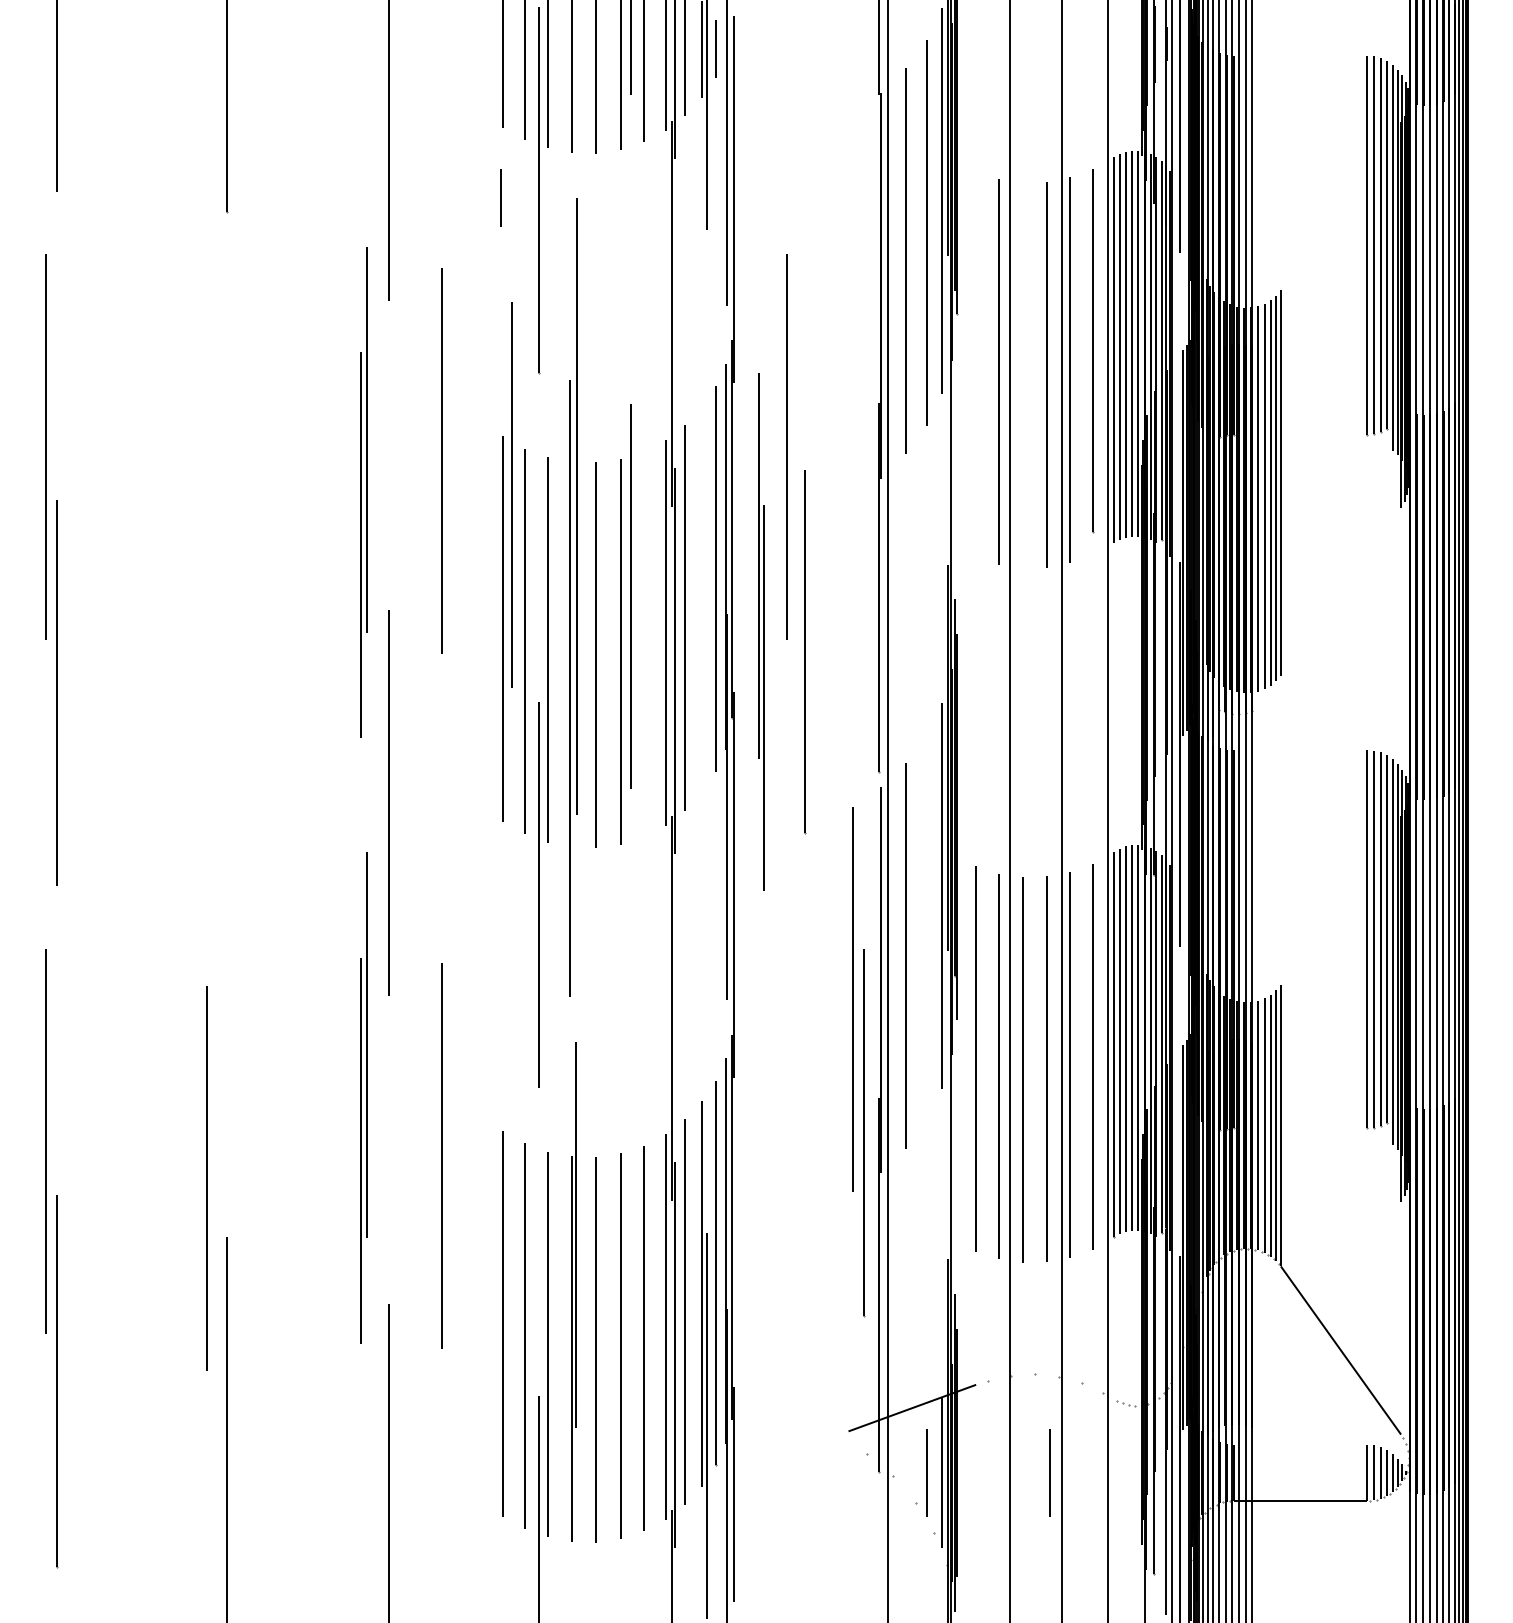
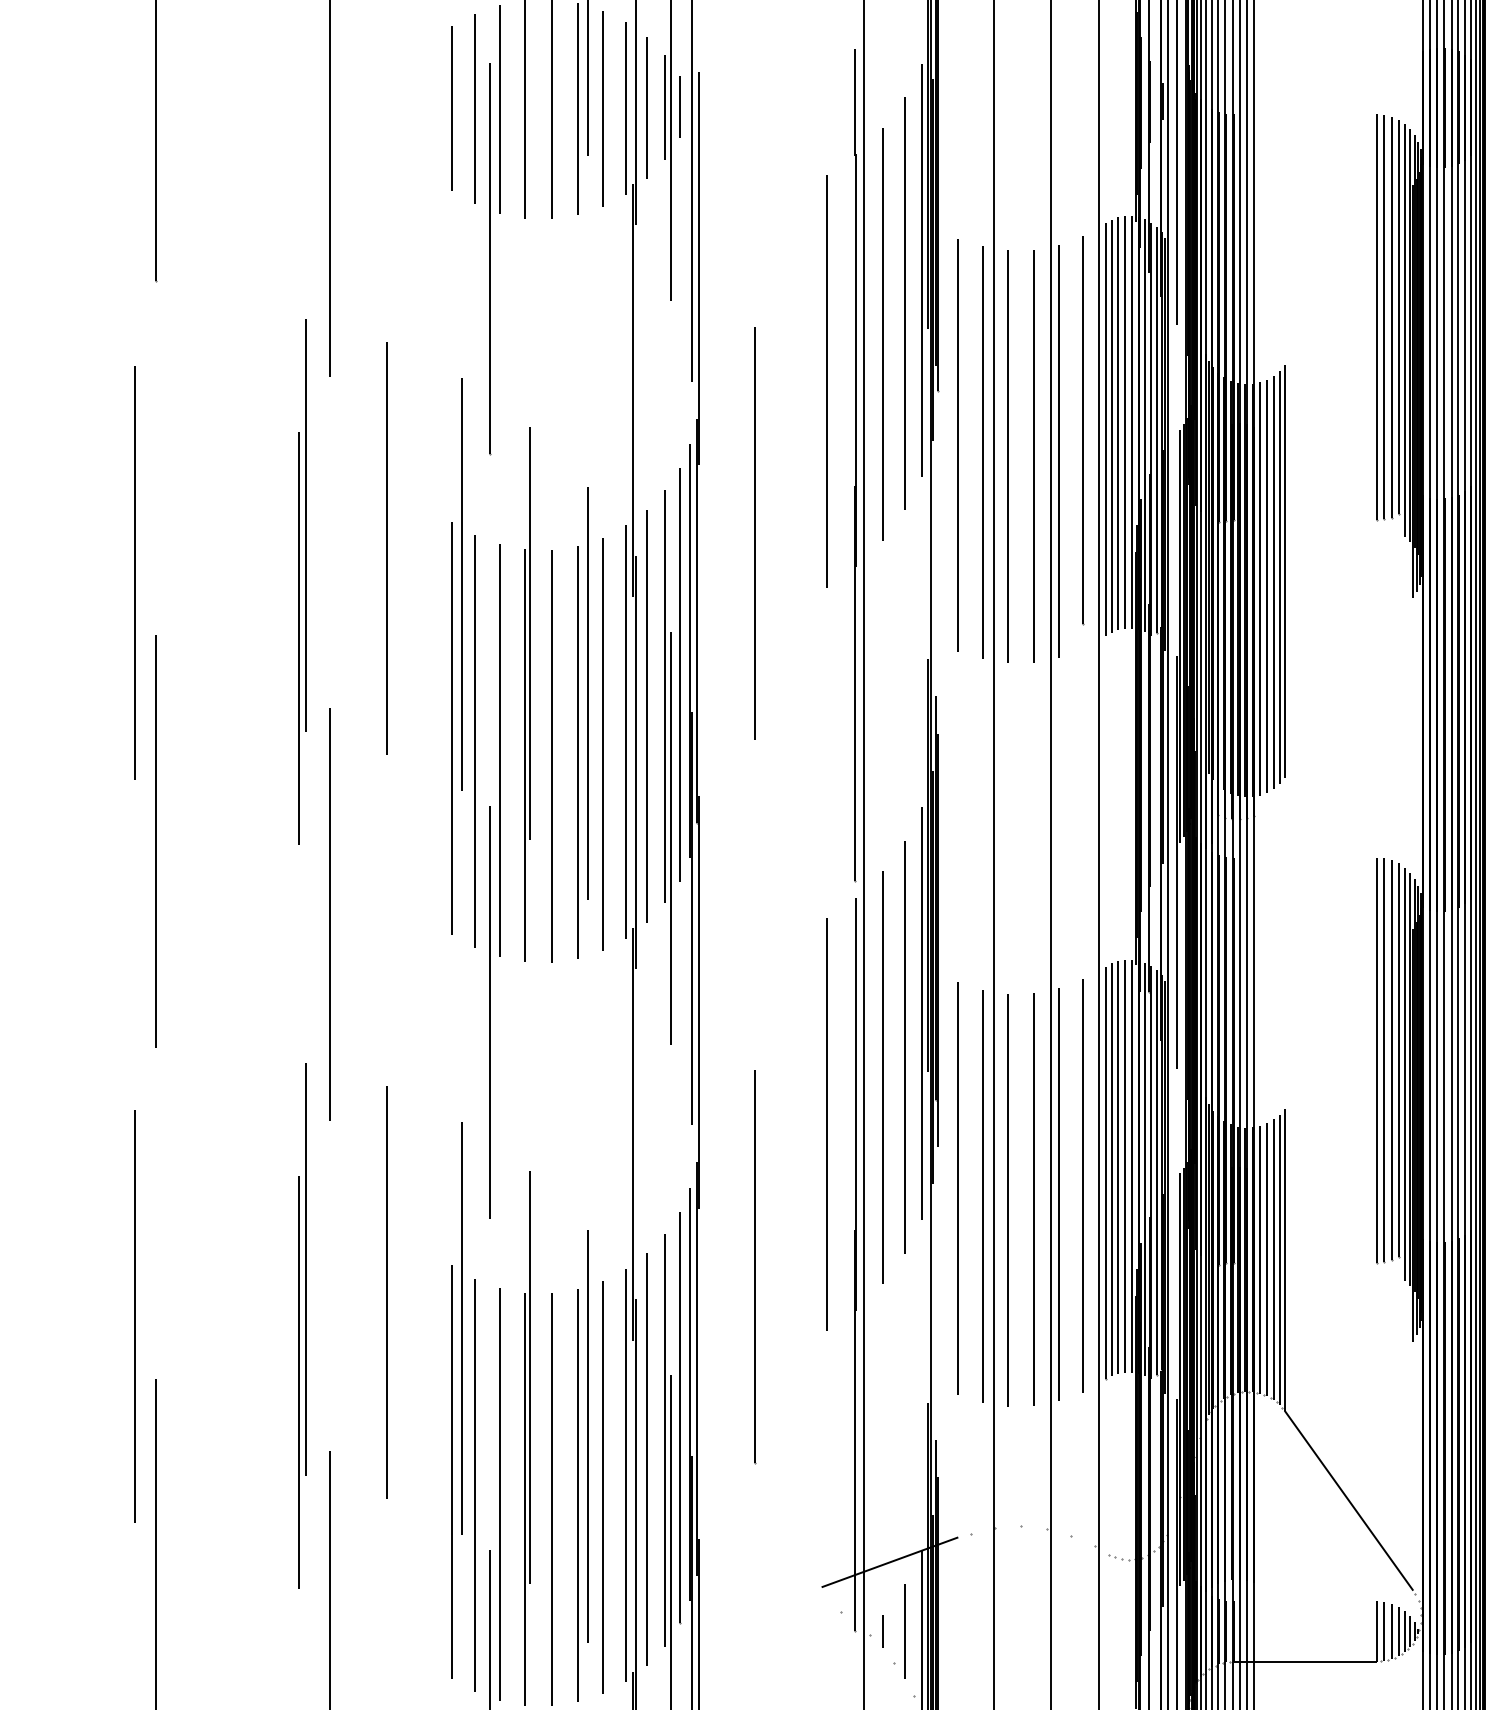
line: (500, 197) -> (449, 266), removed
line: (852, 304) -> (825, 380), added
line: (975, 364) -> (957, 444), added
line: (1022, 375) -> (1007, 456), added
line: (206, 483) -> (134, 572), added
part: (573, 597) -> (527, 694), size x0.62
part: (761, 631) -> (667, 767), moved
line: (643, 643) -> (602, 743), added
line: (805, 652) -> (775, 753), removed
line: (226, 734) -> (155, 841), added
line: (926, 926) -> (905, 1046), added
part: (363, 1097) -> (302, 1325), moved
line: (864, 1133) -> (756, 1268), moved
line: (511, 1189) -> (460, 1328), added
line: (630, 1290) -> (588, 1436), added
line: (905, 1472) -> (882, 1631), added
line: (1049, 1472) -> (1036, 1631), removed

